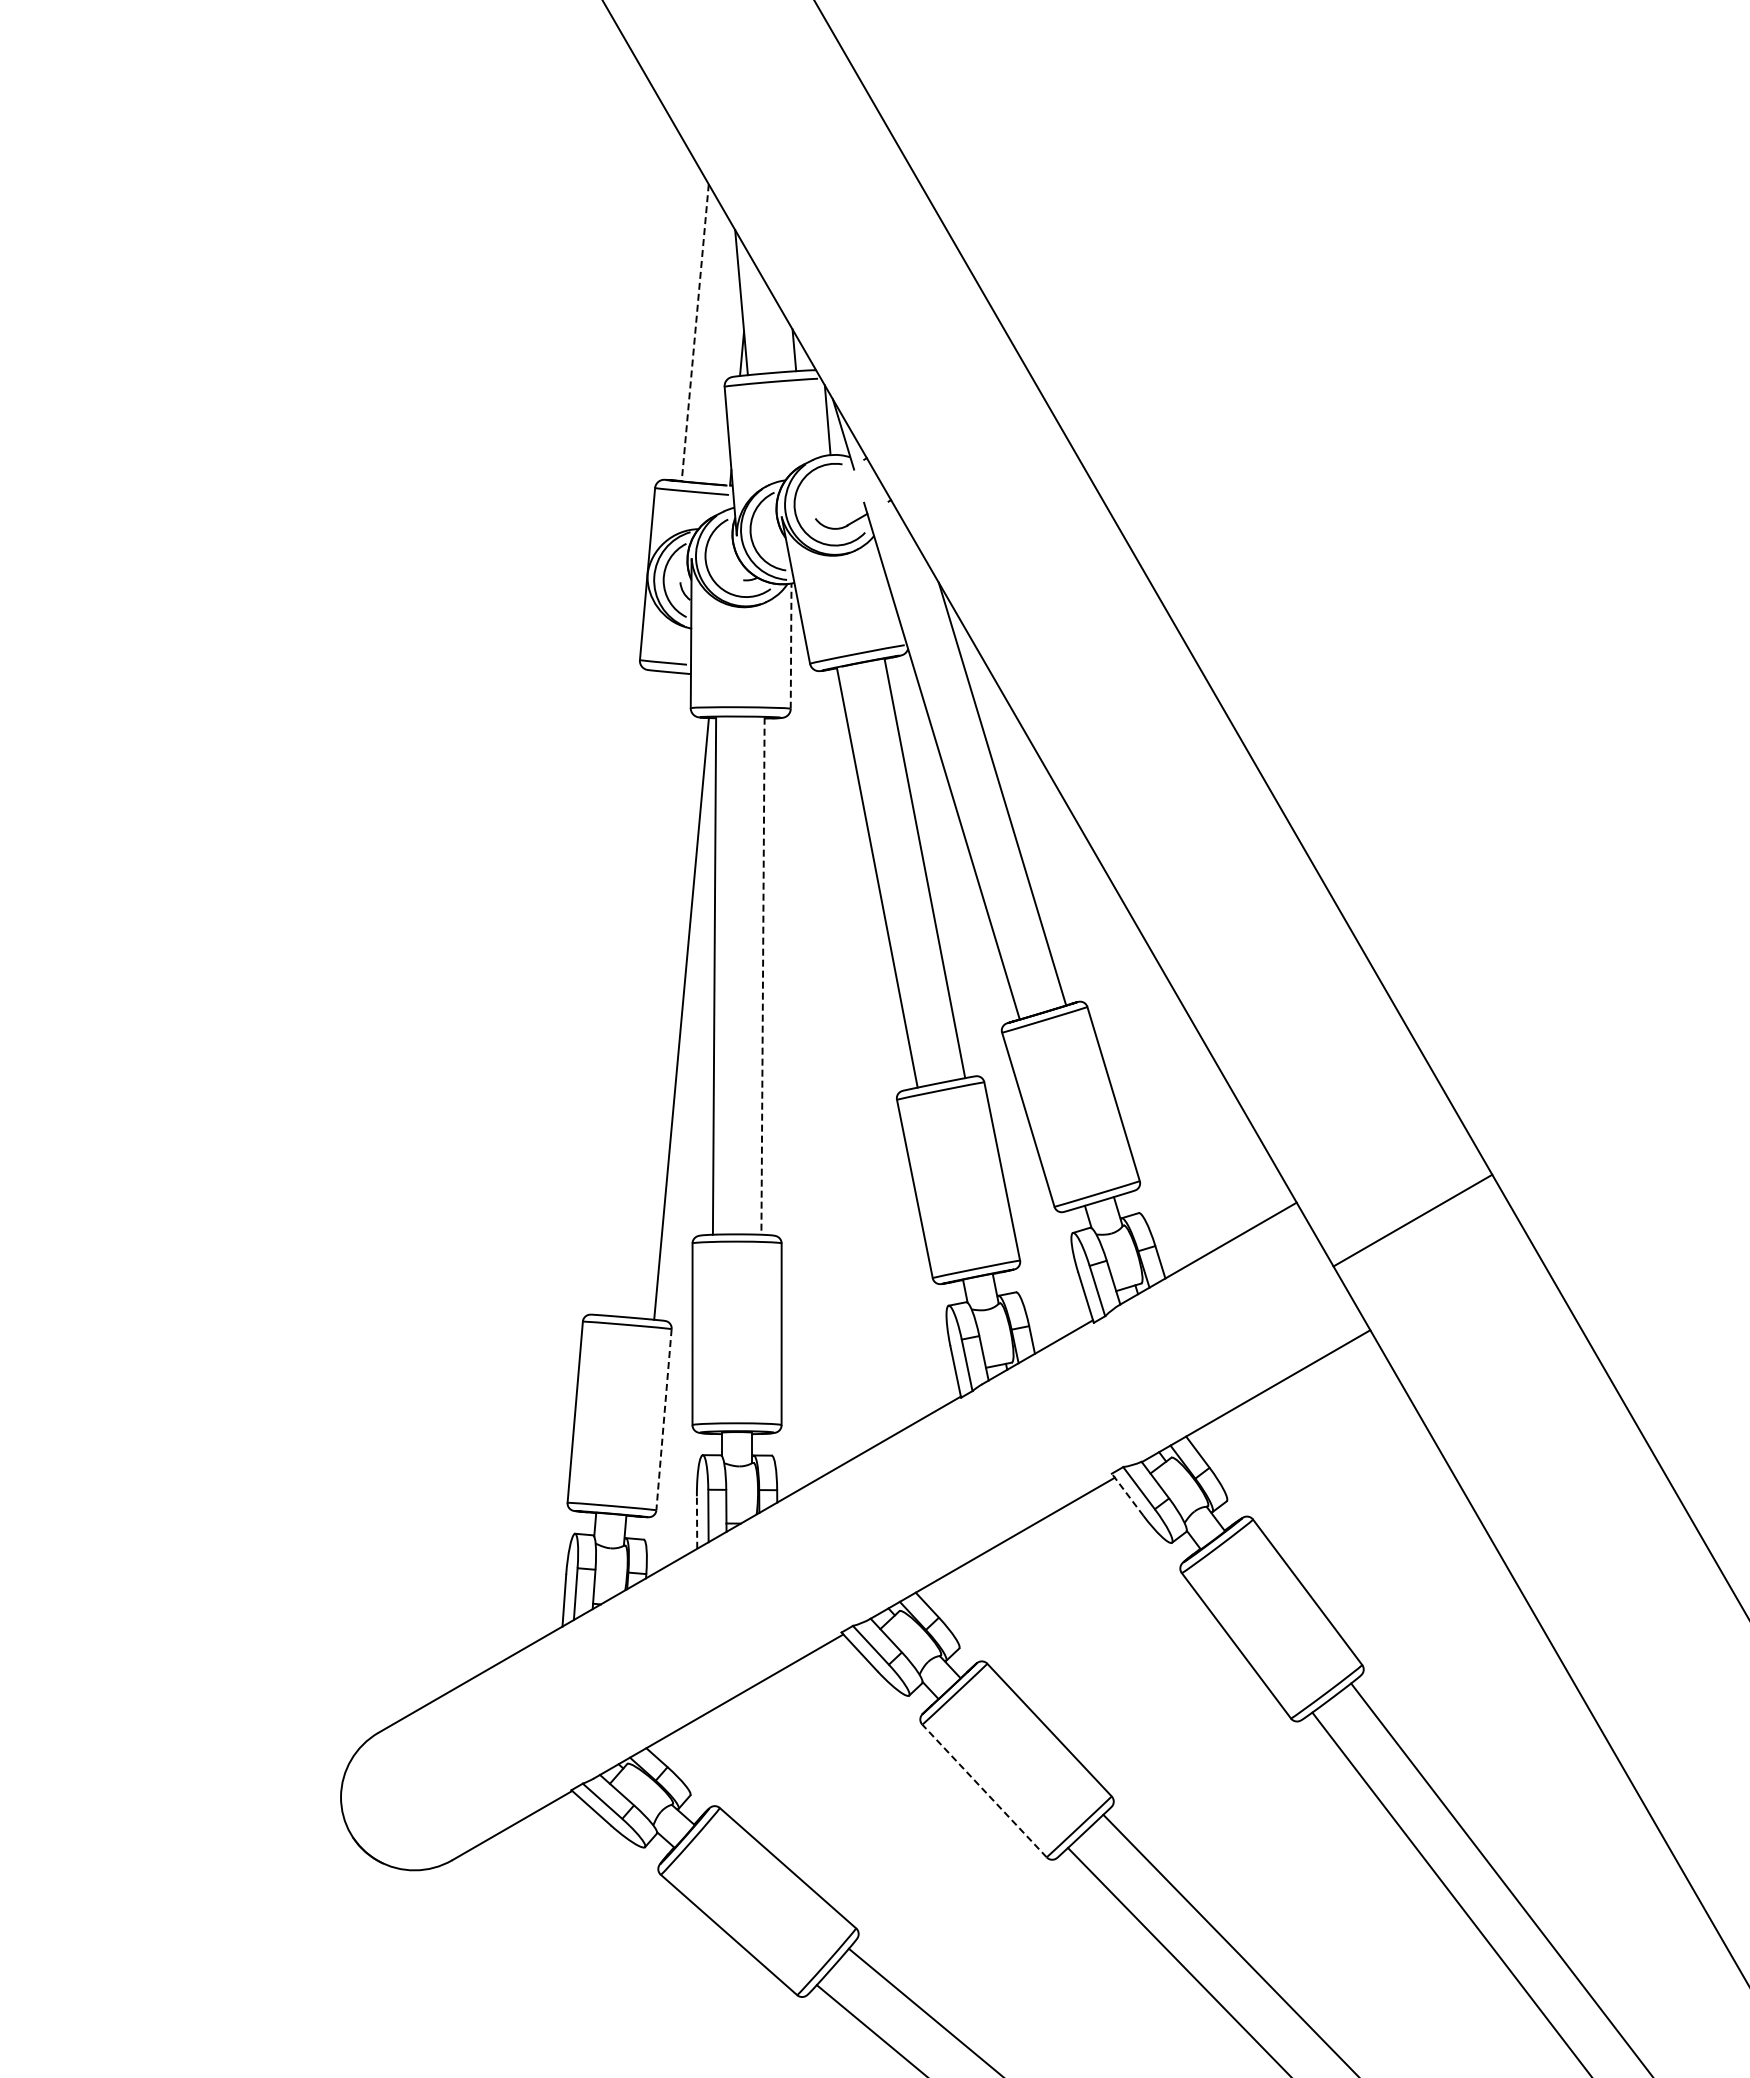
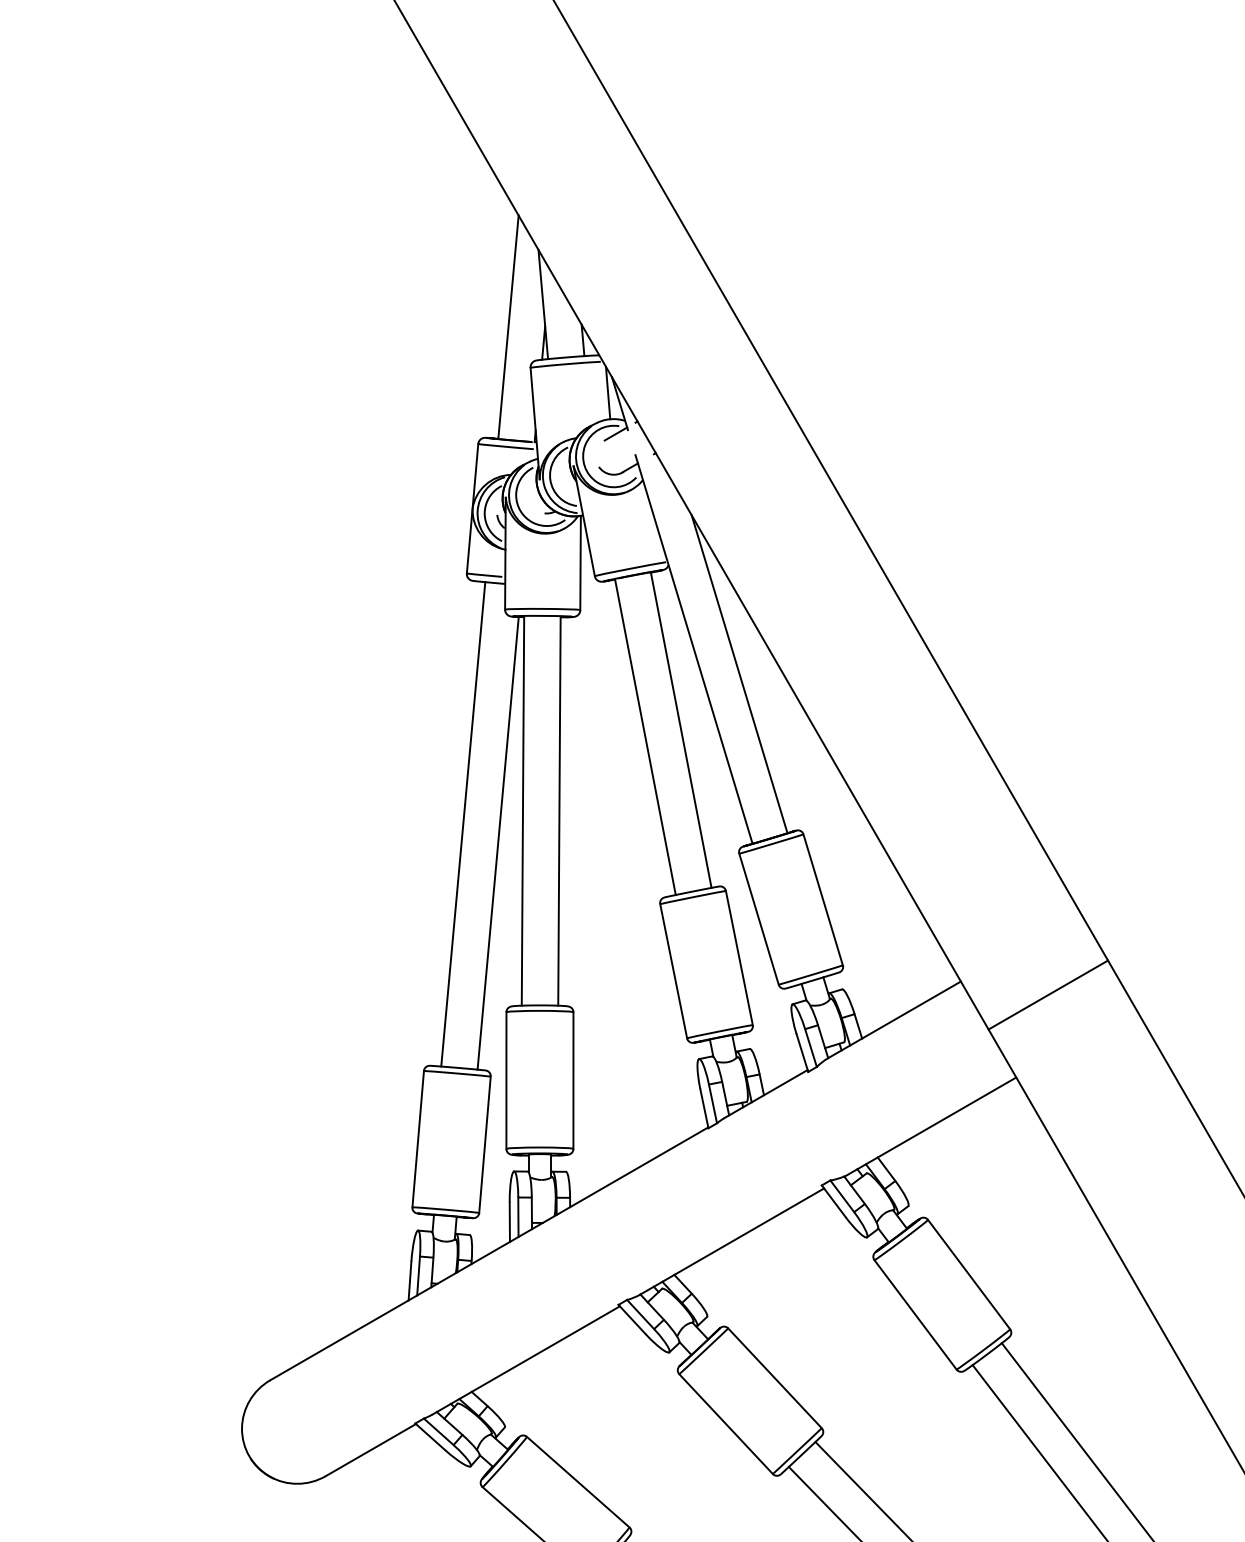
line: (695, 333) -> (508, 327), dashed -> solid
line: (838, 474) -> (616, 433), added
line: (791, 646) -> (580, 563), dashed -> solid
line: (763, 976) -> (559, 811), dashed -> solid
line: (634, 993) -> (462, 824), added
line: (664, 1419) -> (485, 1144), dashed -> solid
line: (1127, 1494) -> (833, 1201), dashed -> solid
line: (697, 1522) -> (510, 1222), dashed -> solid
line: (984, 1791) -> (726, 1424), dashed -> solid

